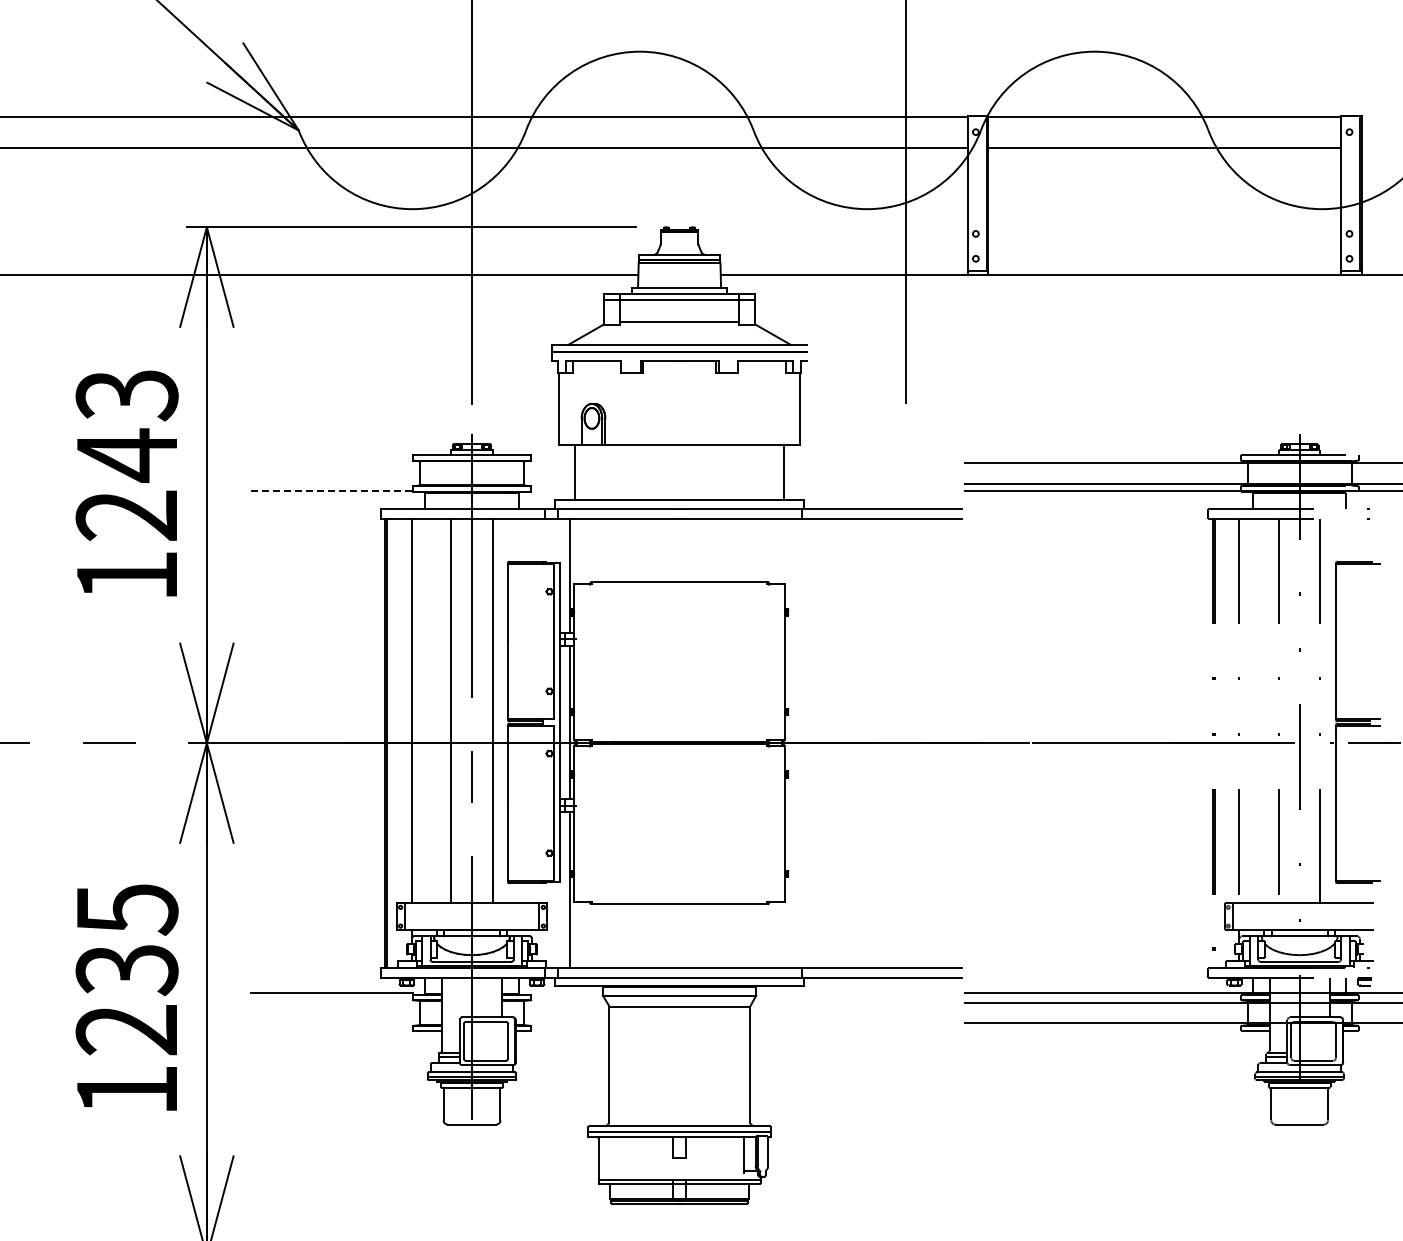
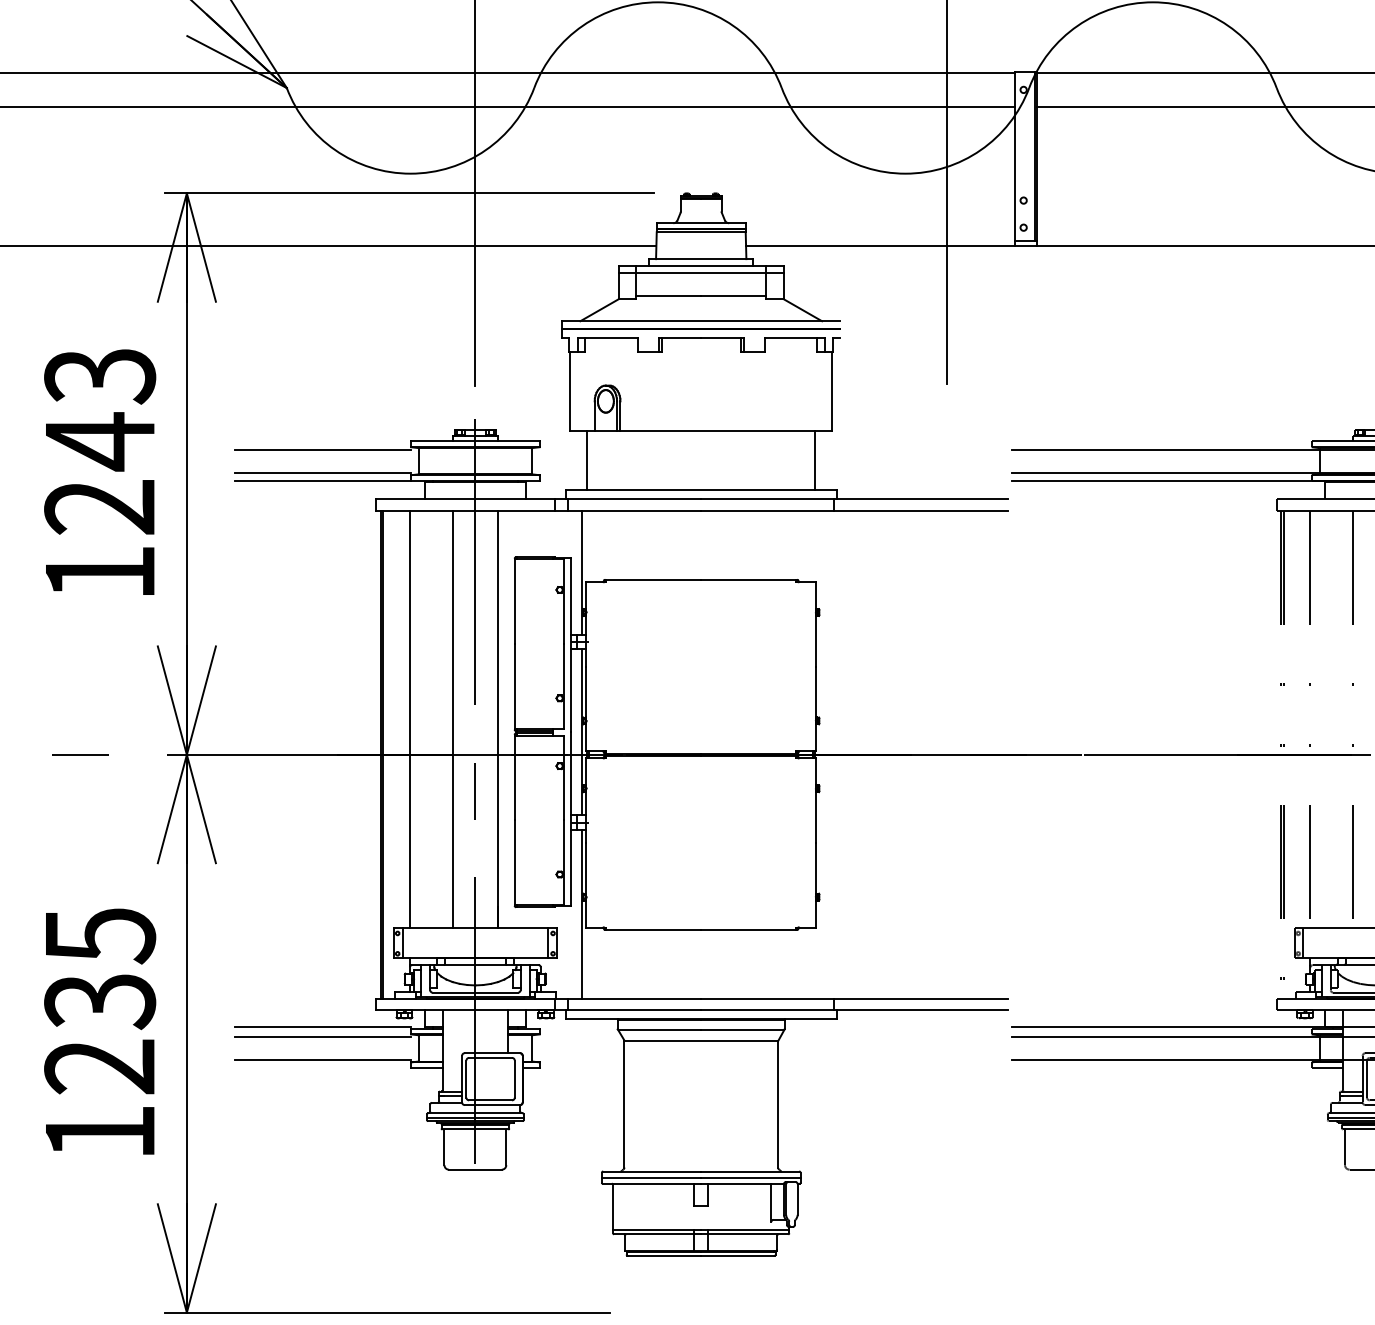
line: (331, 463) -> (322, 450), added
line: (331, 483) -> (322, 472), added
line: (331, 491) -> (322, 480), dashed -> solid
line: (331, 1002) -> (322, 1036), added
line: (331, 1023) -> (322, 1059), added

